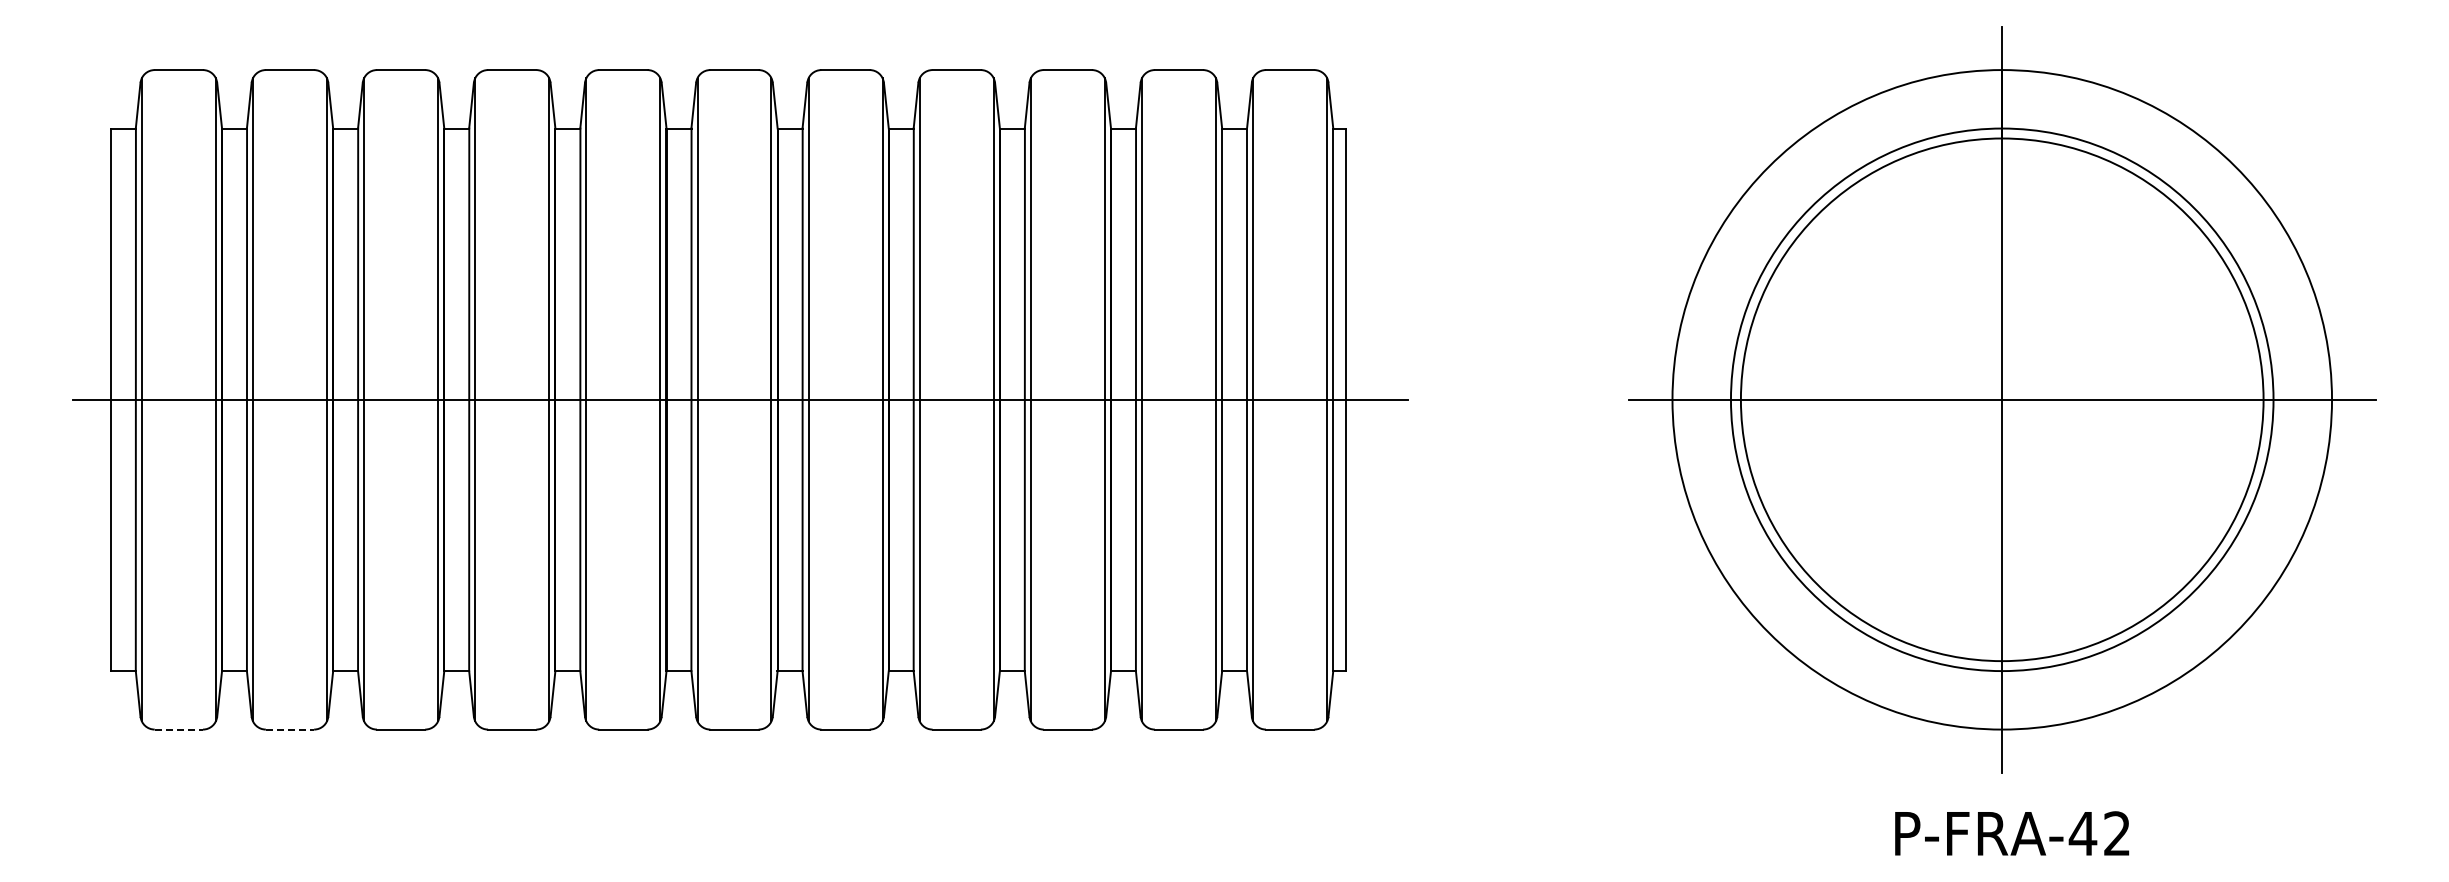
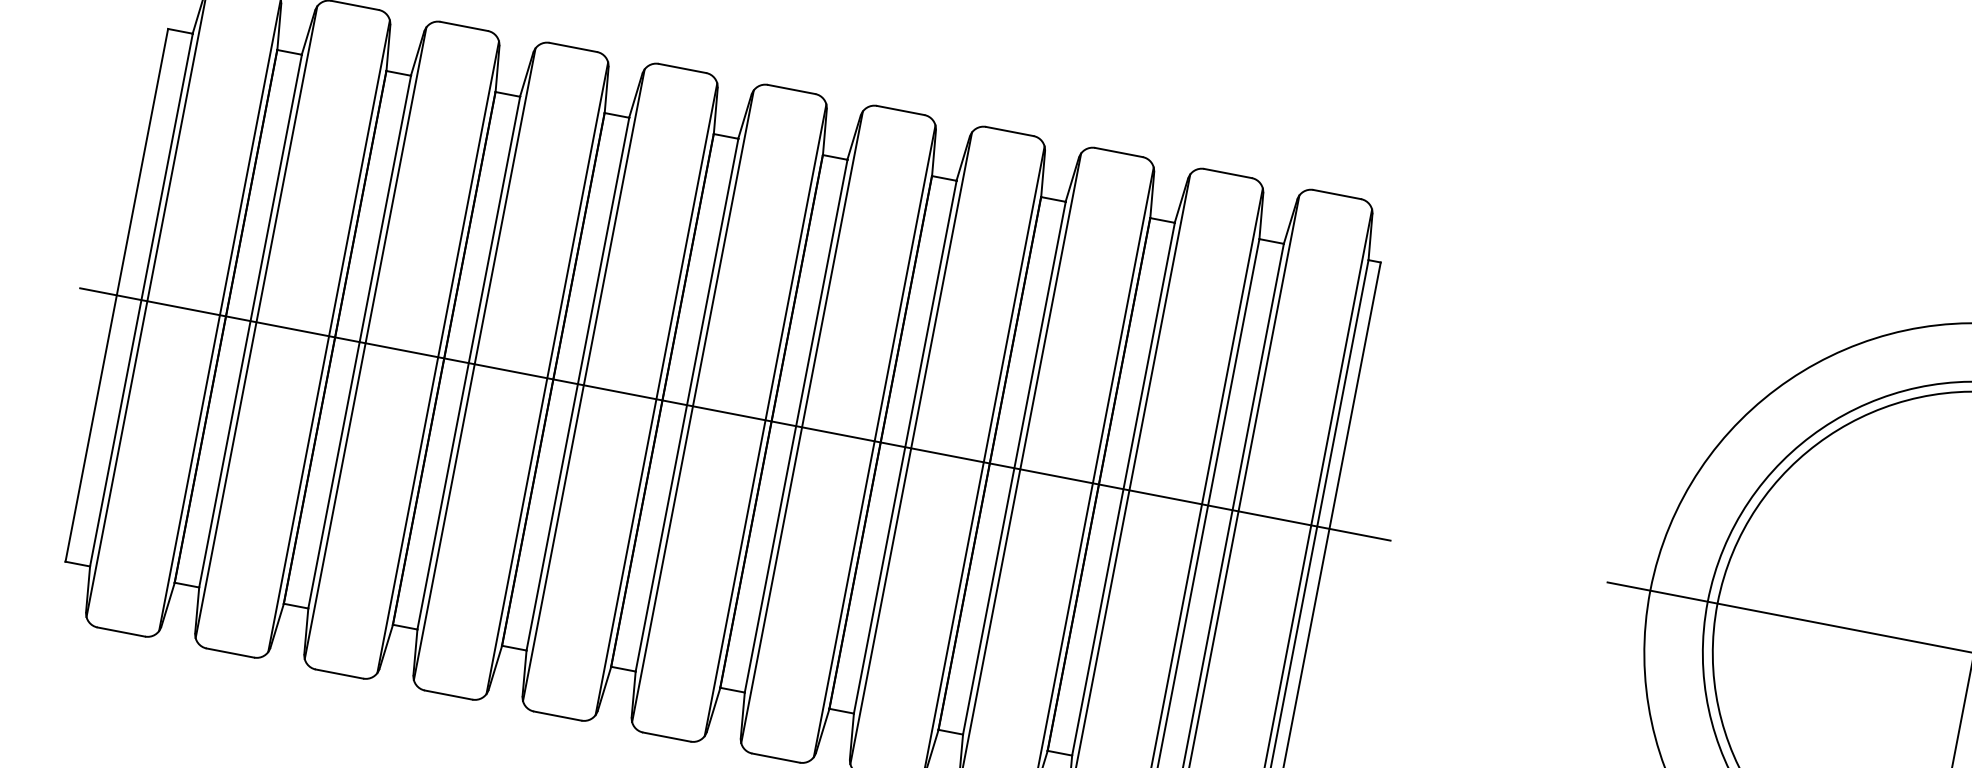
line: (179, 729) -> (121, 632), dashed -> solid
line: (290, 729) -> (230, 653), dashed -> solid

